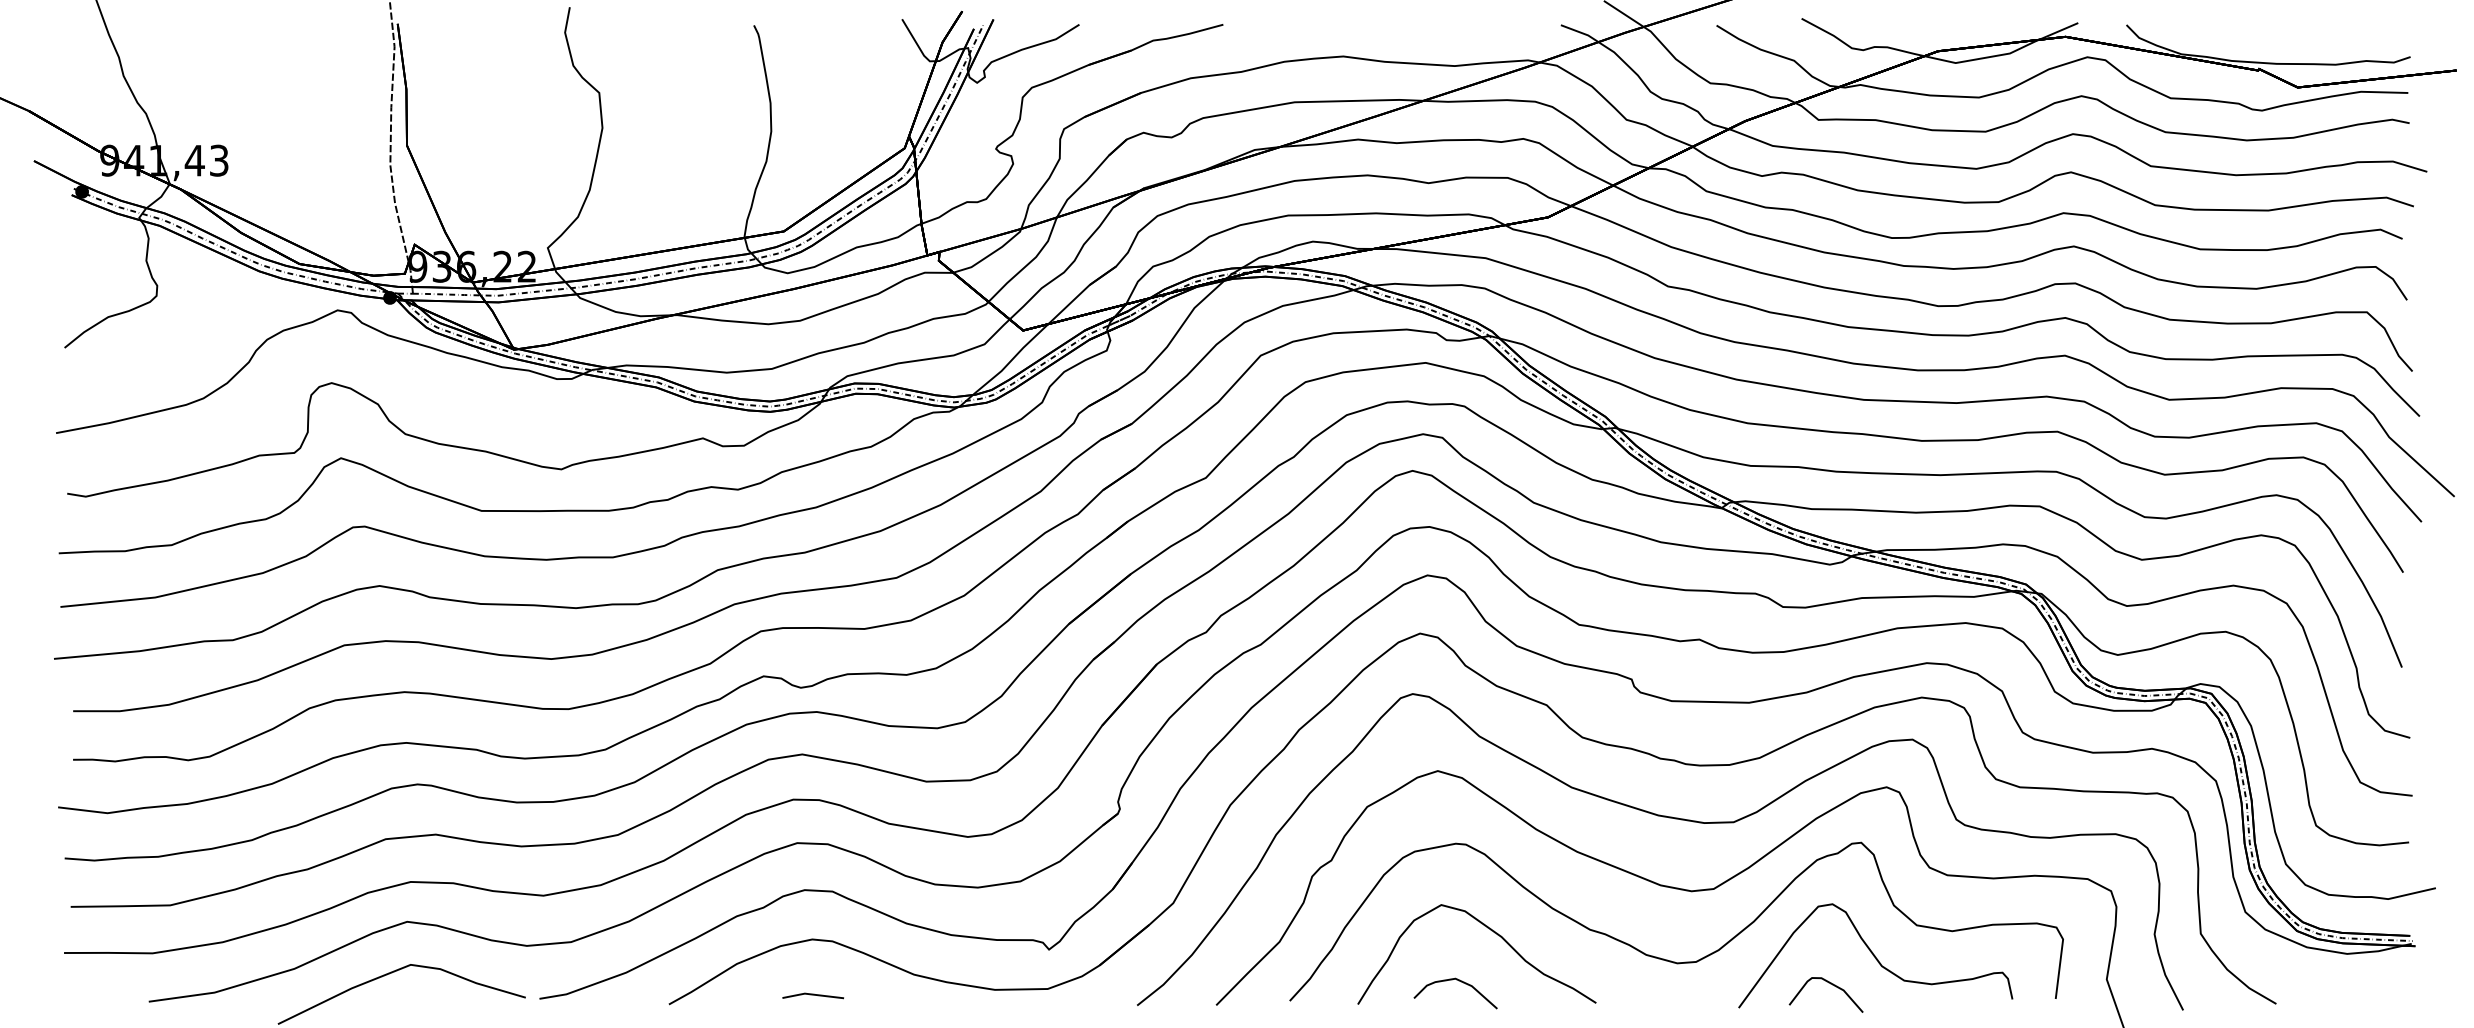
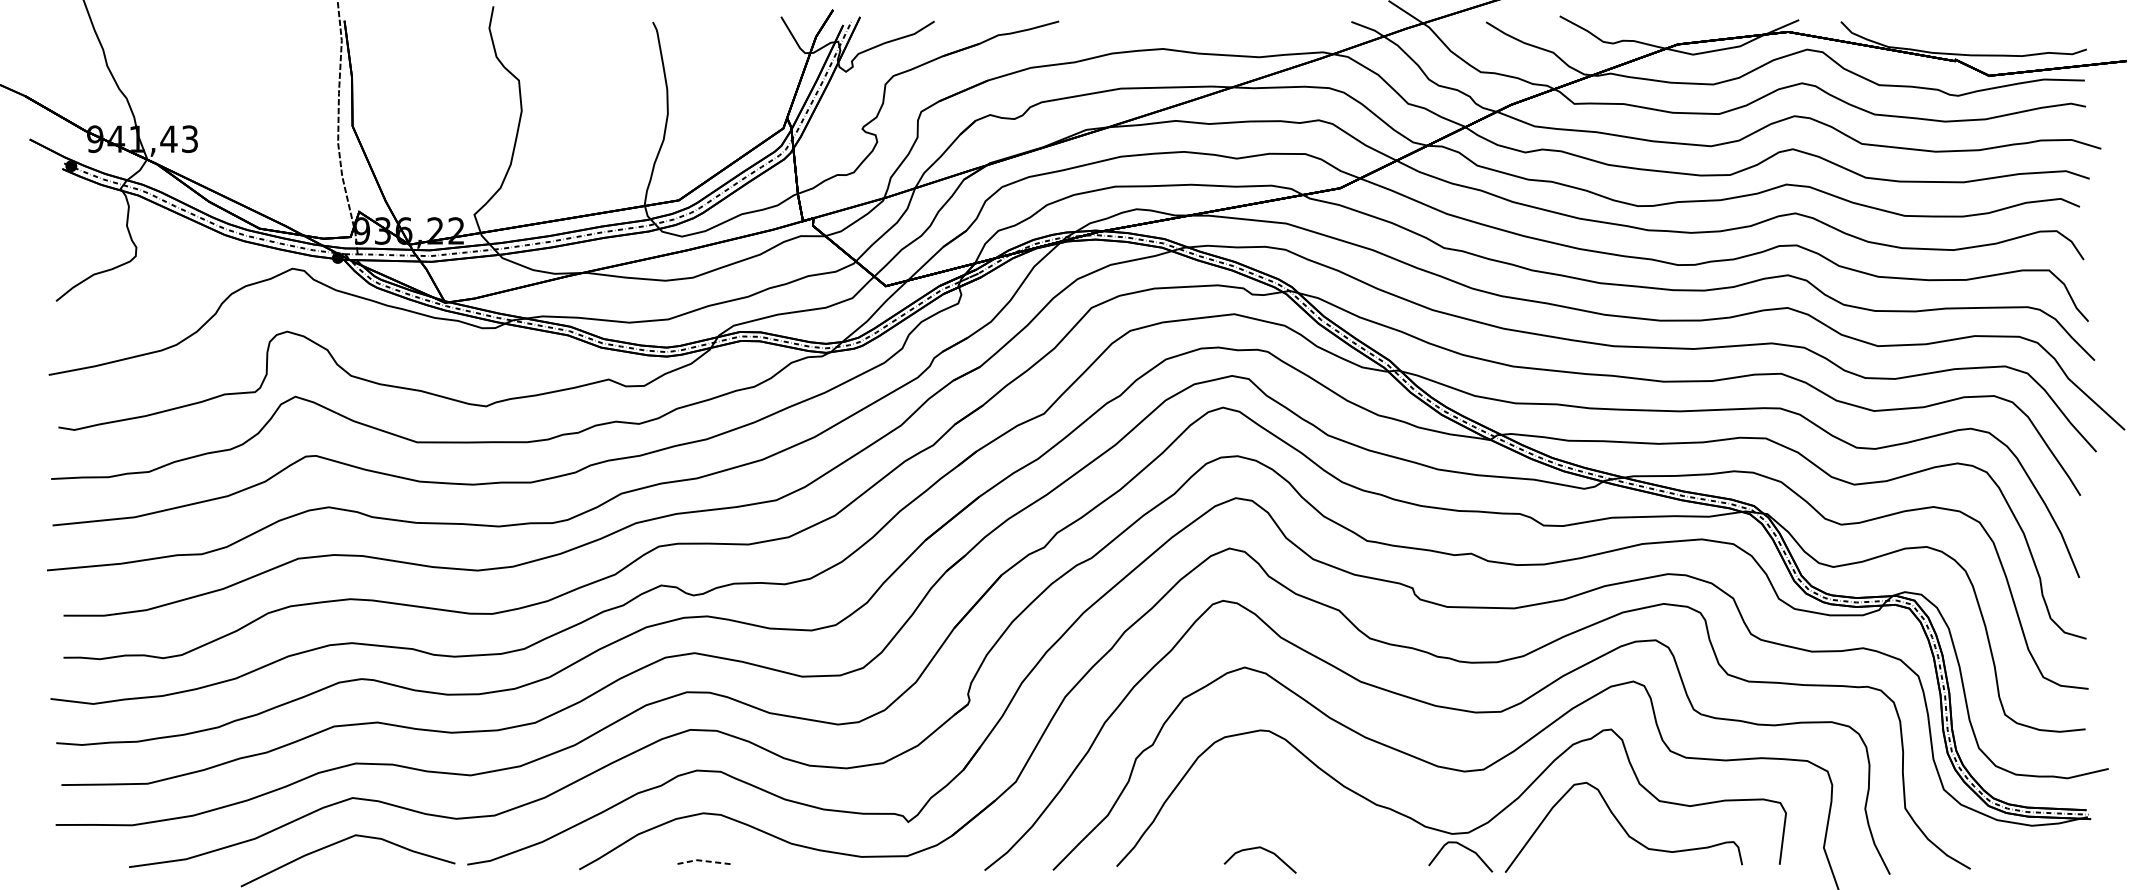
curve: (1494, 933) -> (1293, 808), removed
curve: (1830, 984) -> (1464, 847), moved
line: (812, 994) -> (703, 860), solid -> dashed

